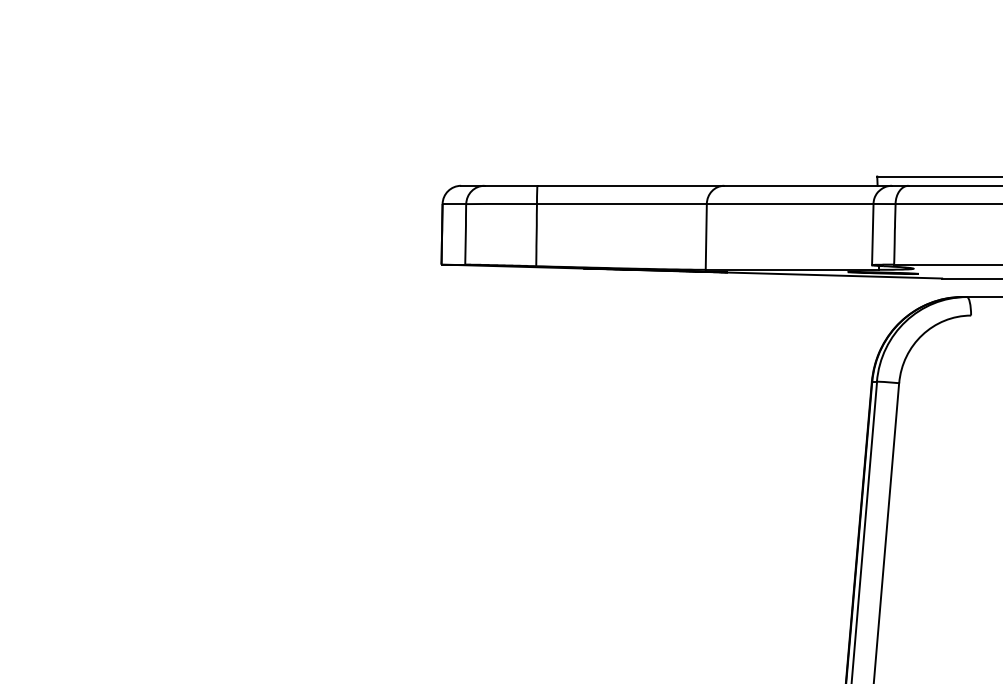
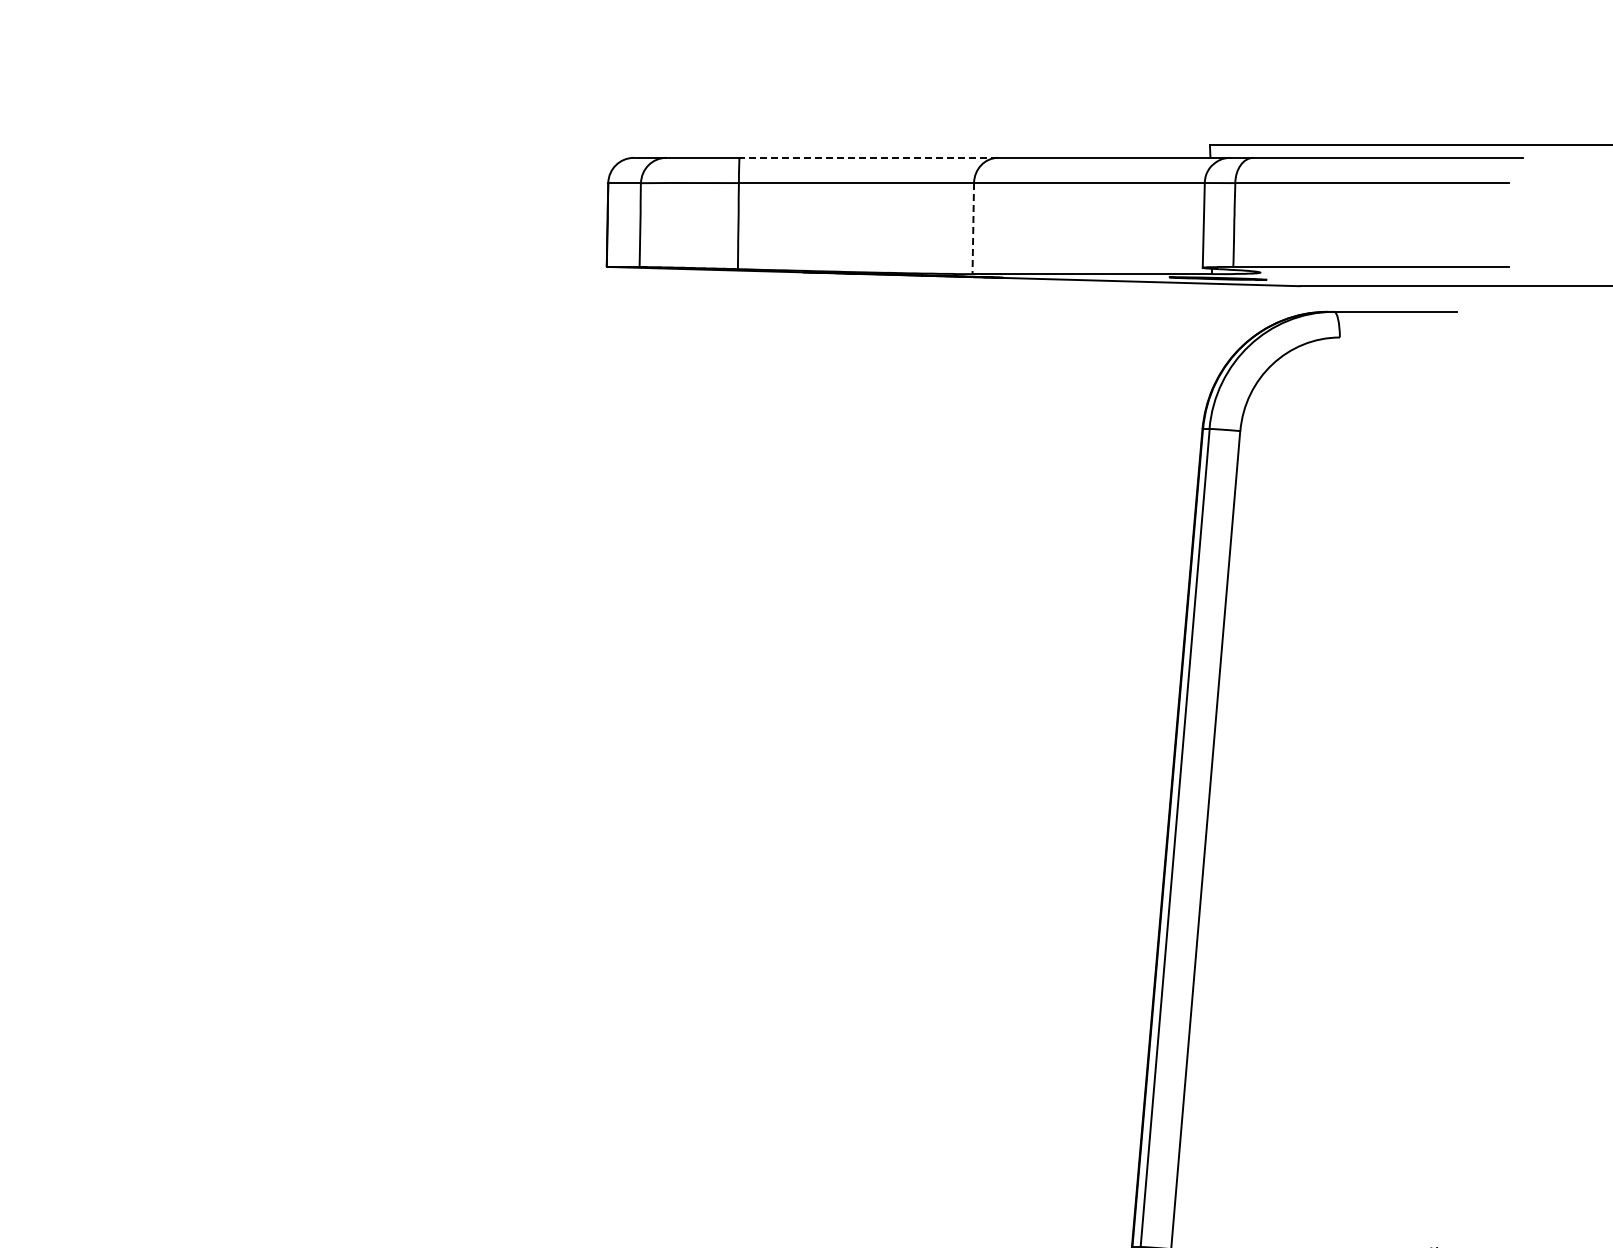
line: (630, 185) -> (868, 157), solid -> dashed
line: (706, 236) -> (973, 228), solid -> dashed

